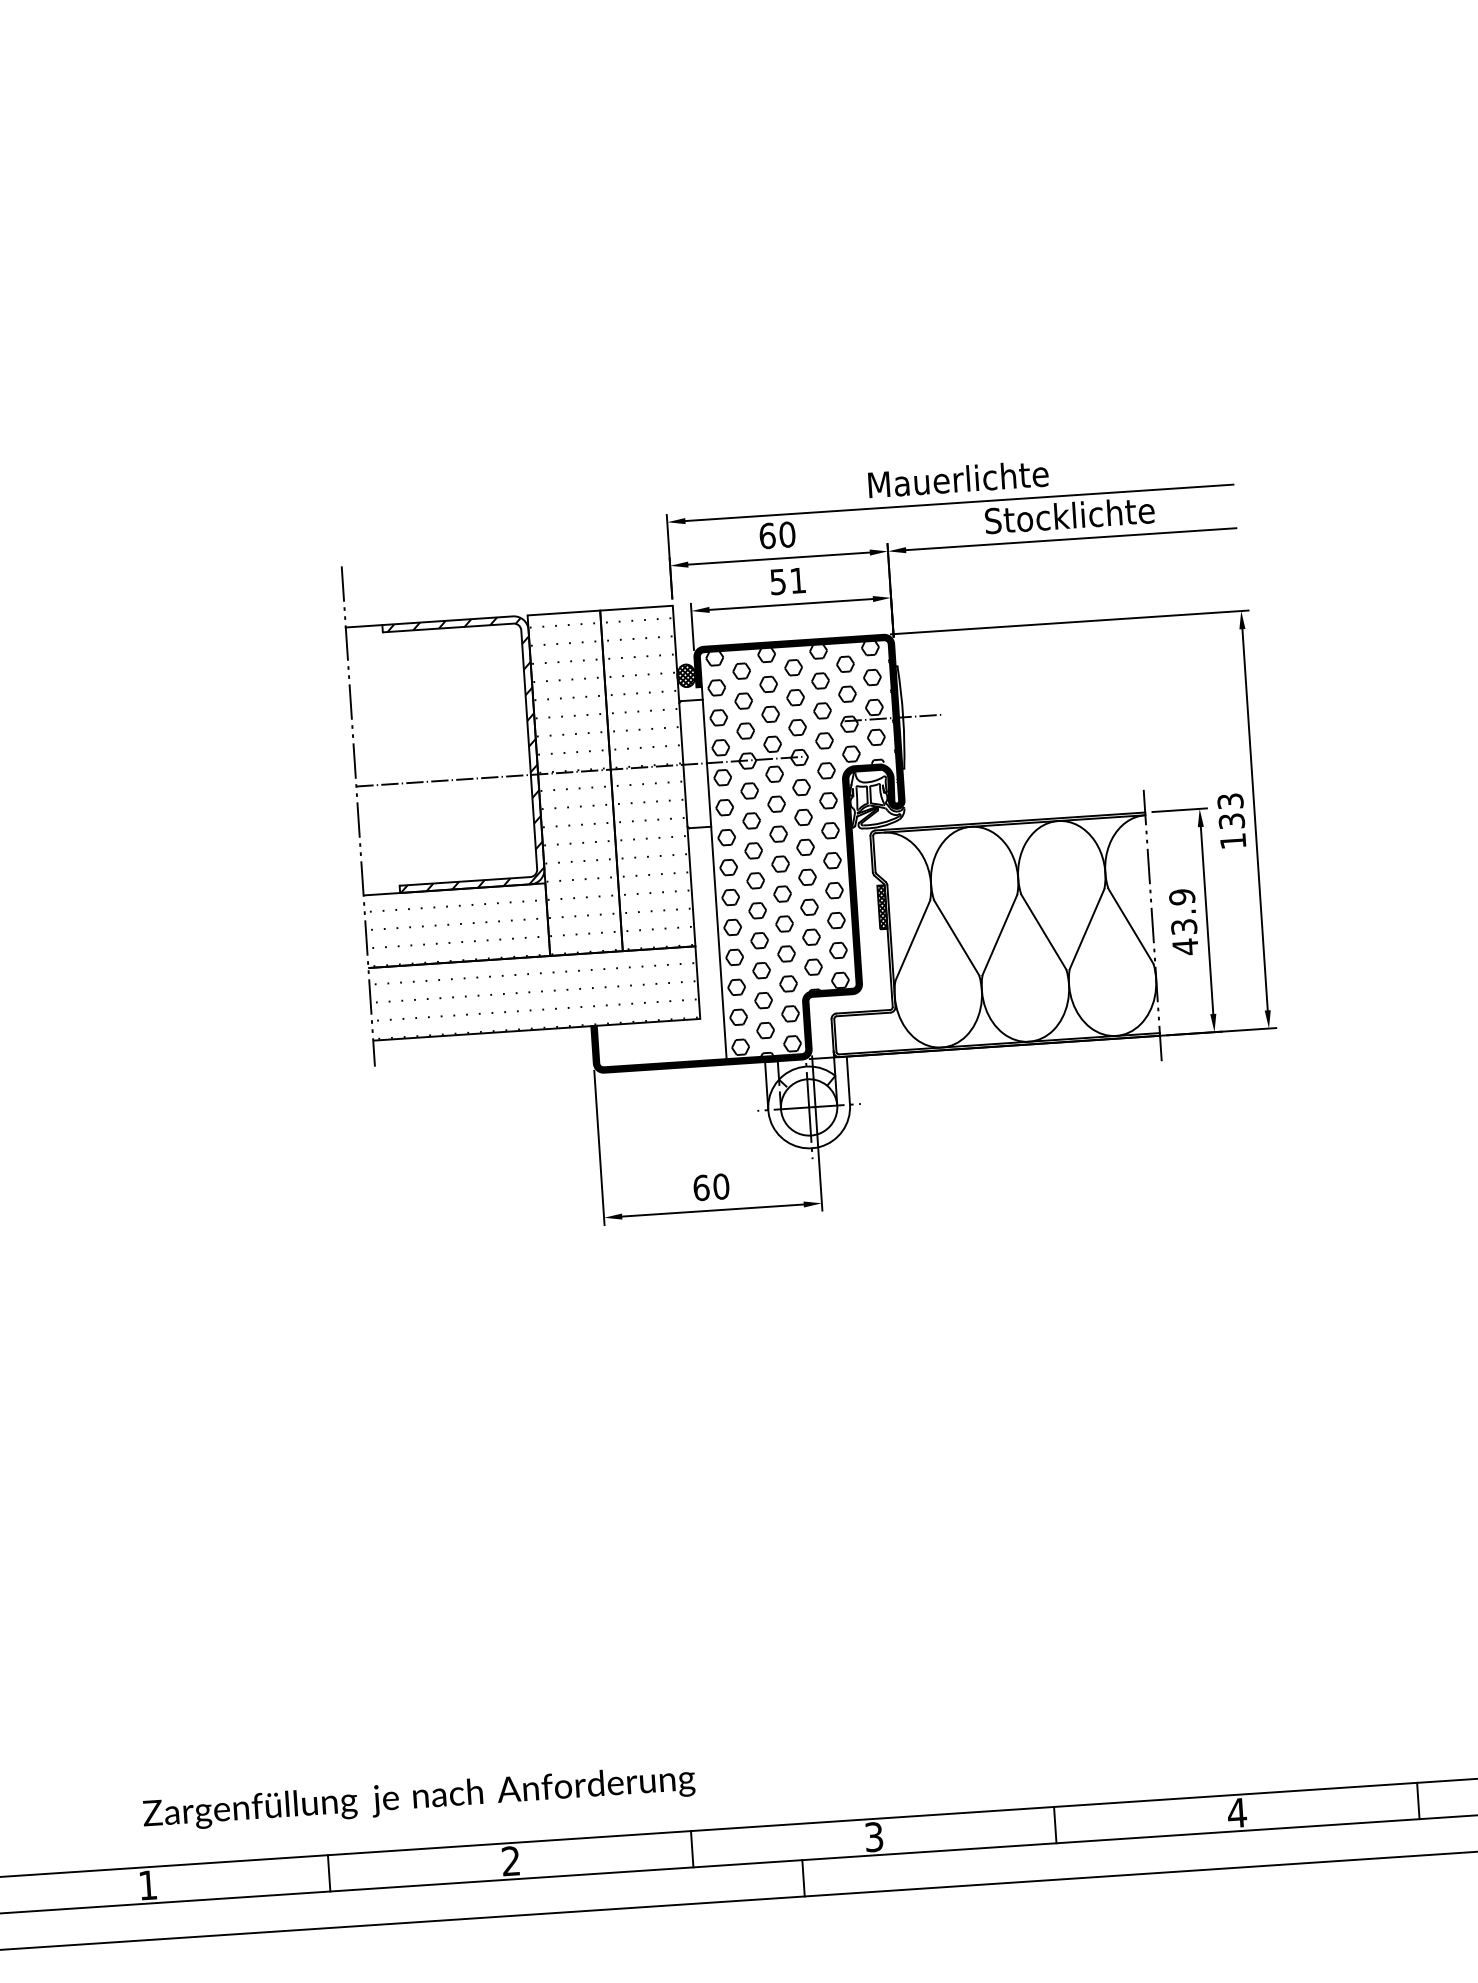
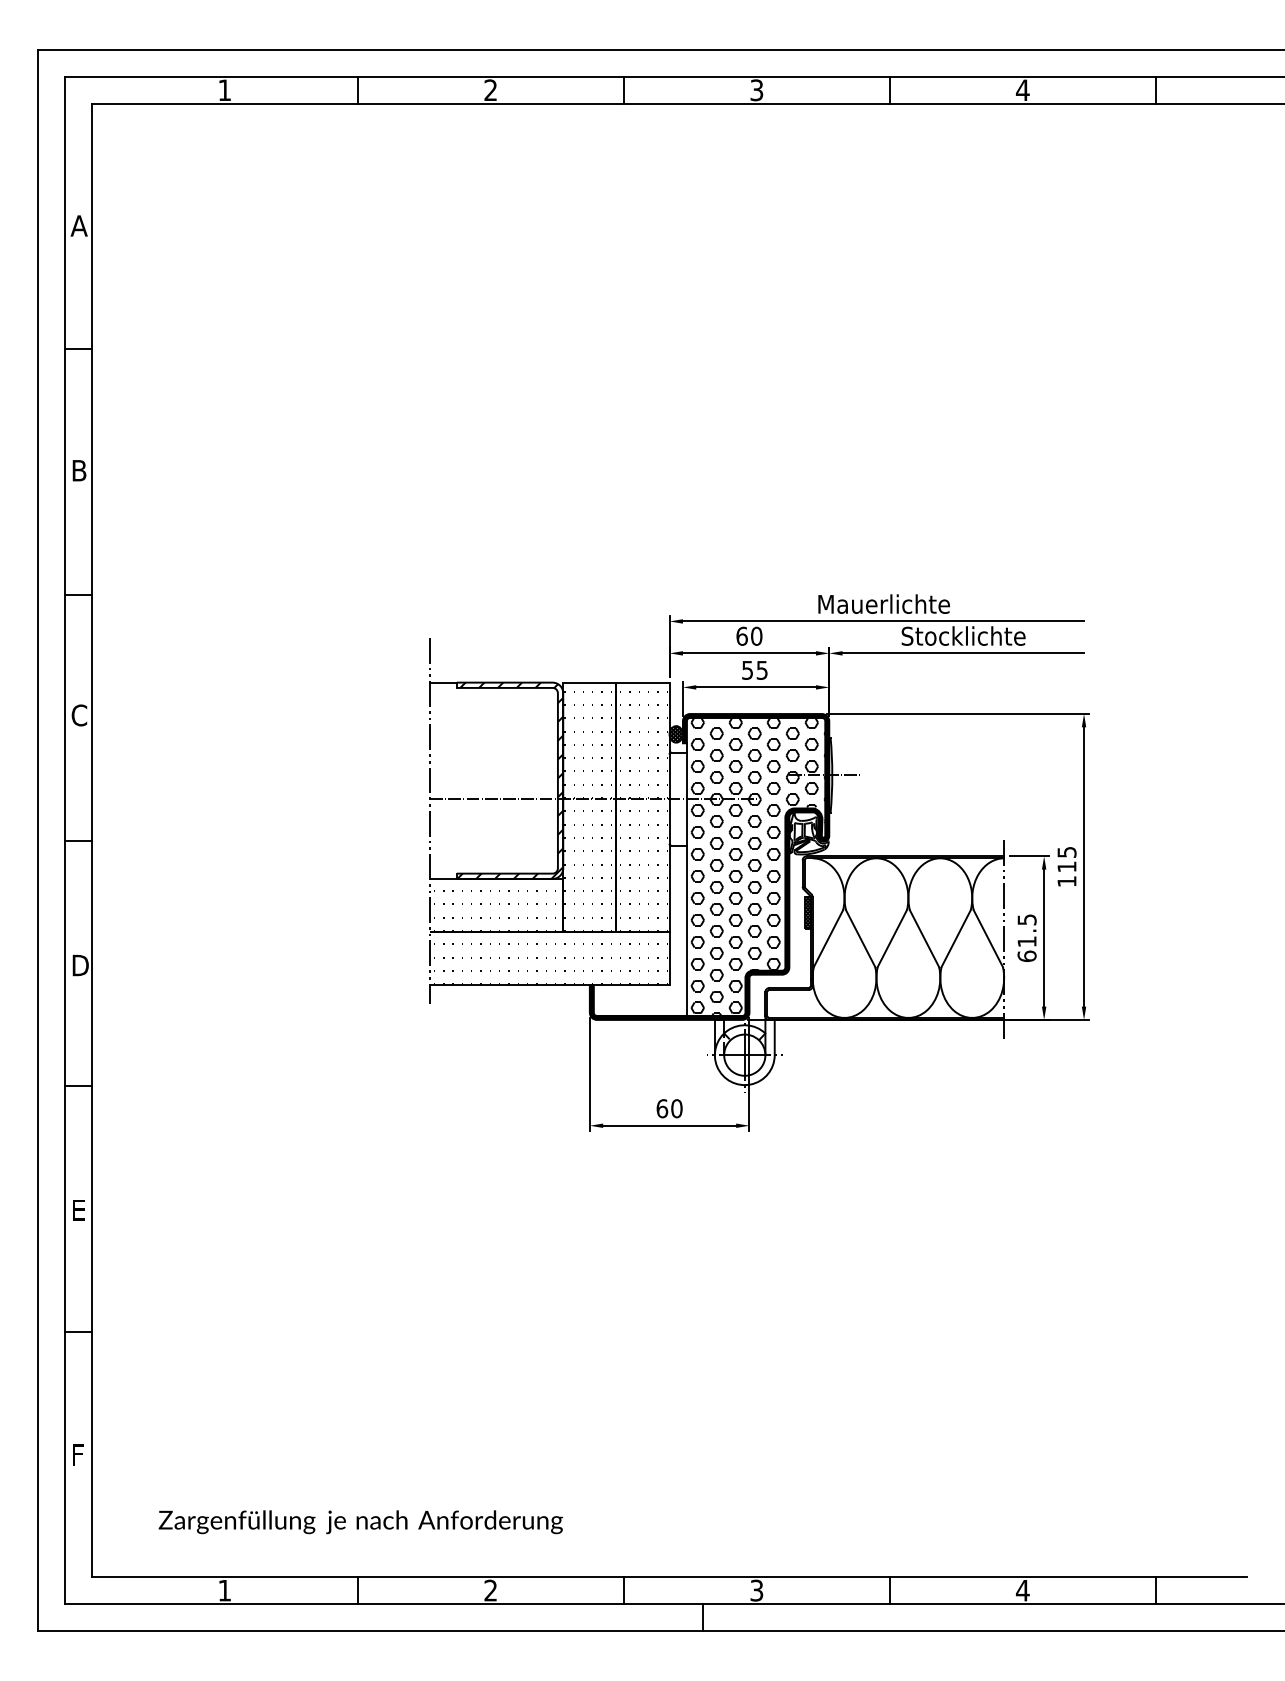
text: (797, 580) -> (761, 670), 51 -> 55
text: (1230, 811) -> (1066, 859), 133 -> 115
text: (1183, 922) -> (1026, 938), 43.9 -> 61.5
text: (418, 1798) -> (360, 1522), moved

